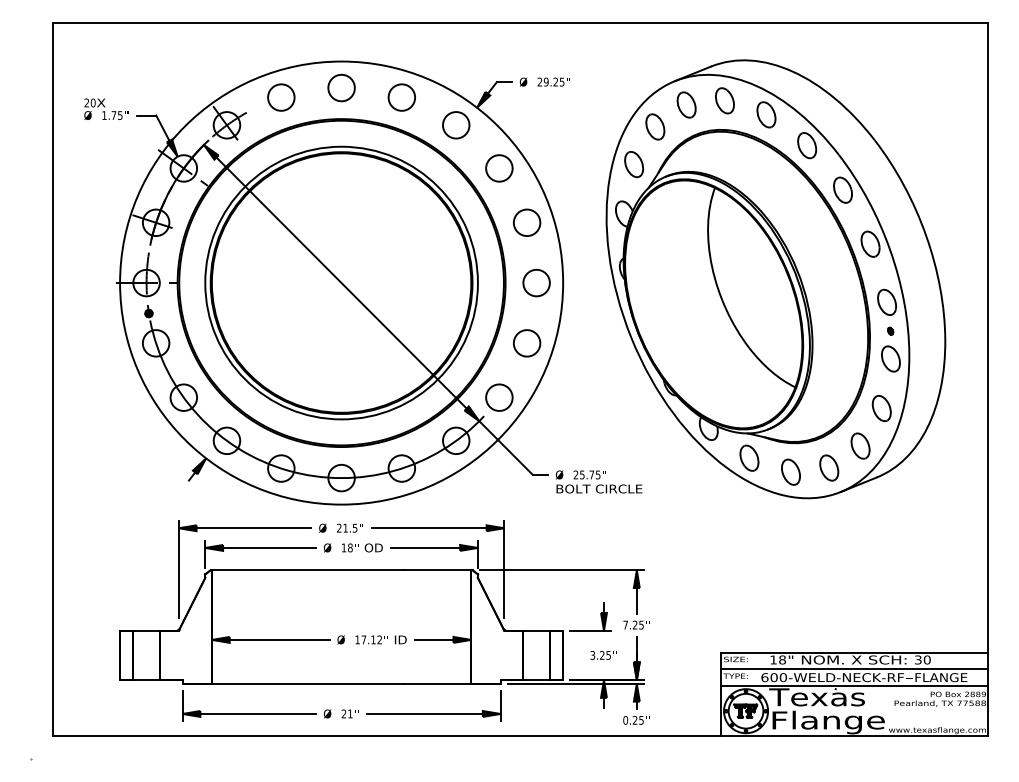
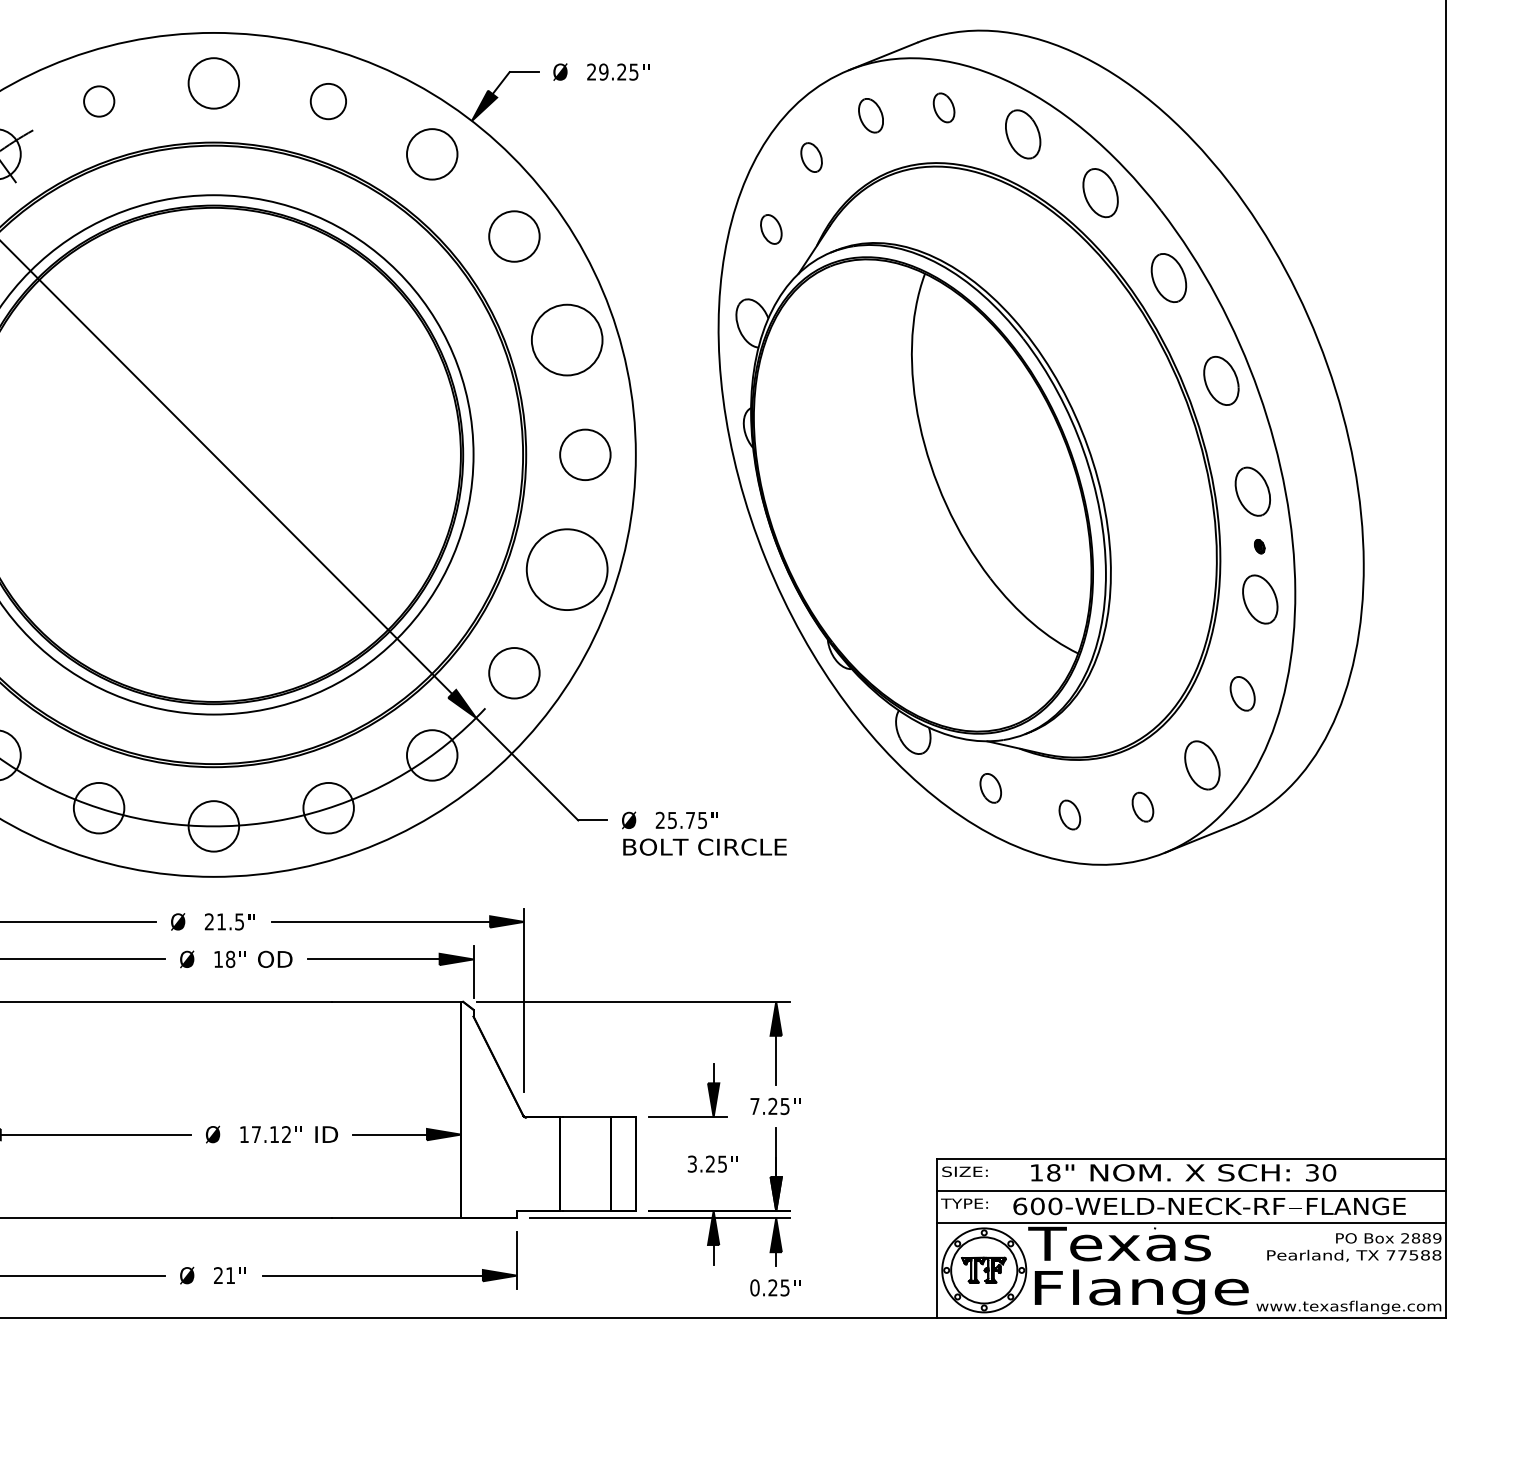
circle: (281, 97) -> (99, 101), size x0.6
circle: (401, 97) -> (327, 101), size x0.7
part: (724, 100) -> (943, 107), size x0.6
part: (686, 104) -> (870, 114), size x0.7
part: (655, 126) -> (811, 156), size x0.6
part: (634, 164) -> (771, 229), size x0.6
circle: (526, 222) -> (566, 339), size x1.4
circle: (526, 343) -> (566, 569), size x1.6
part: (881, 408) -> (1242, 693), size x0.7
part: (749, 457) -> (990, 787), size x0.6
part: (829, 467) -> (1143, 806), size x0.6
part: (790, 471) -> (1068, 813), size x0.6

